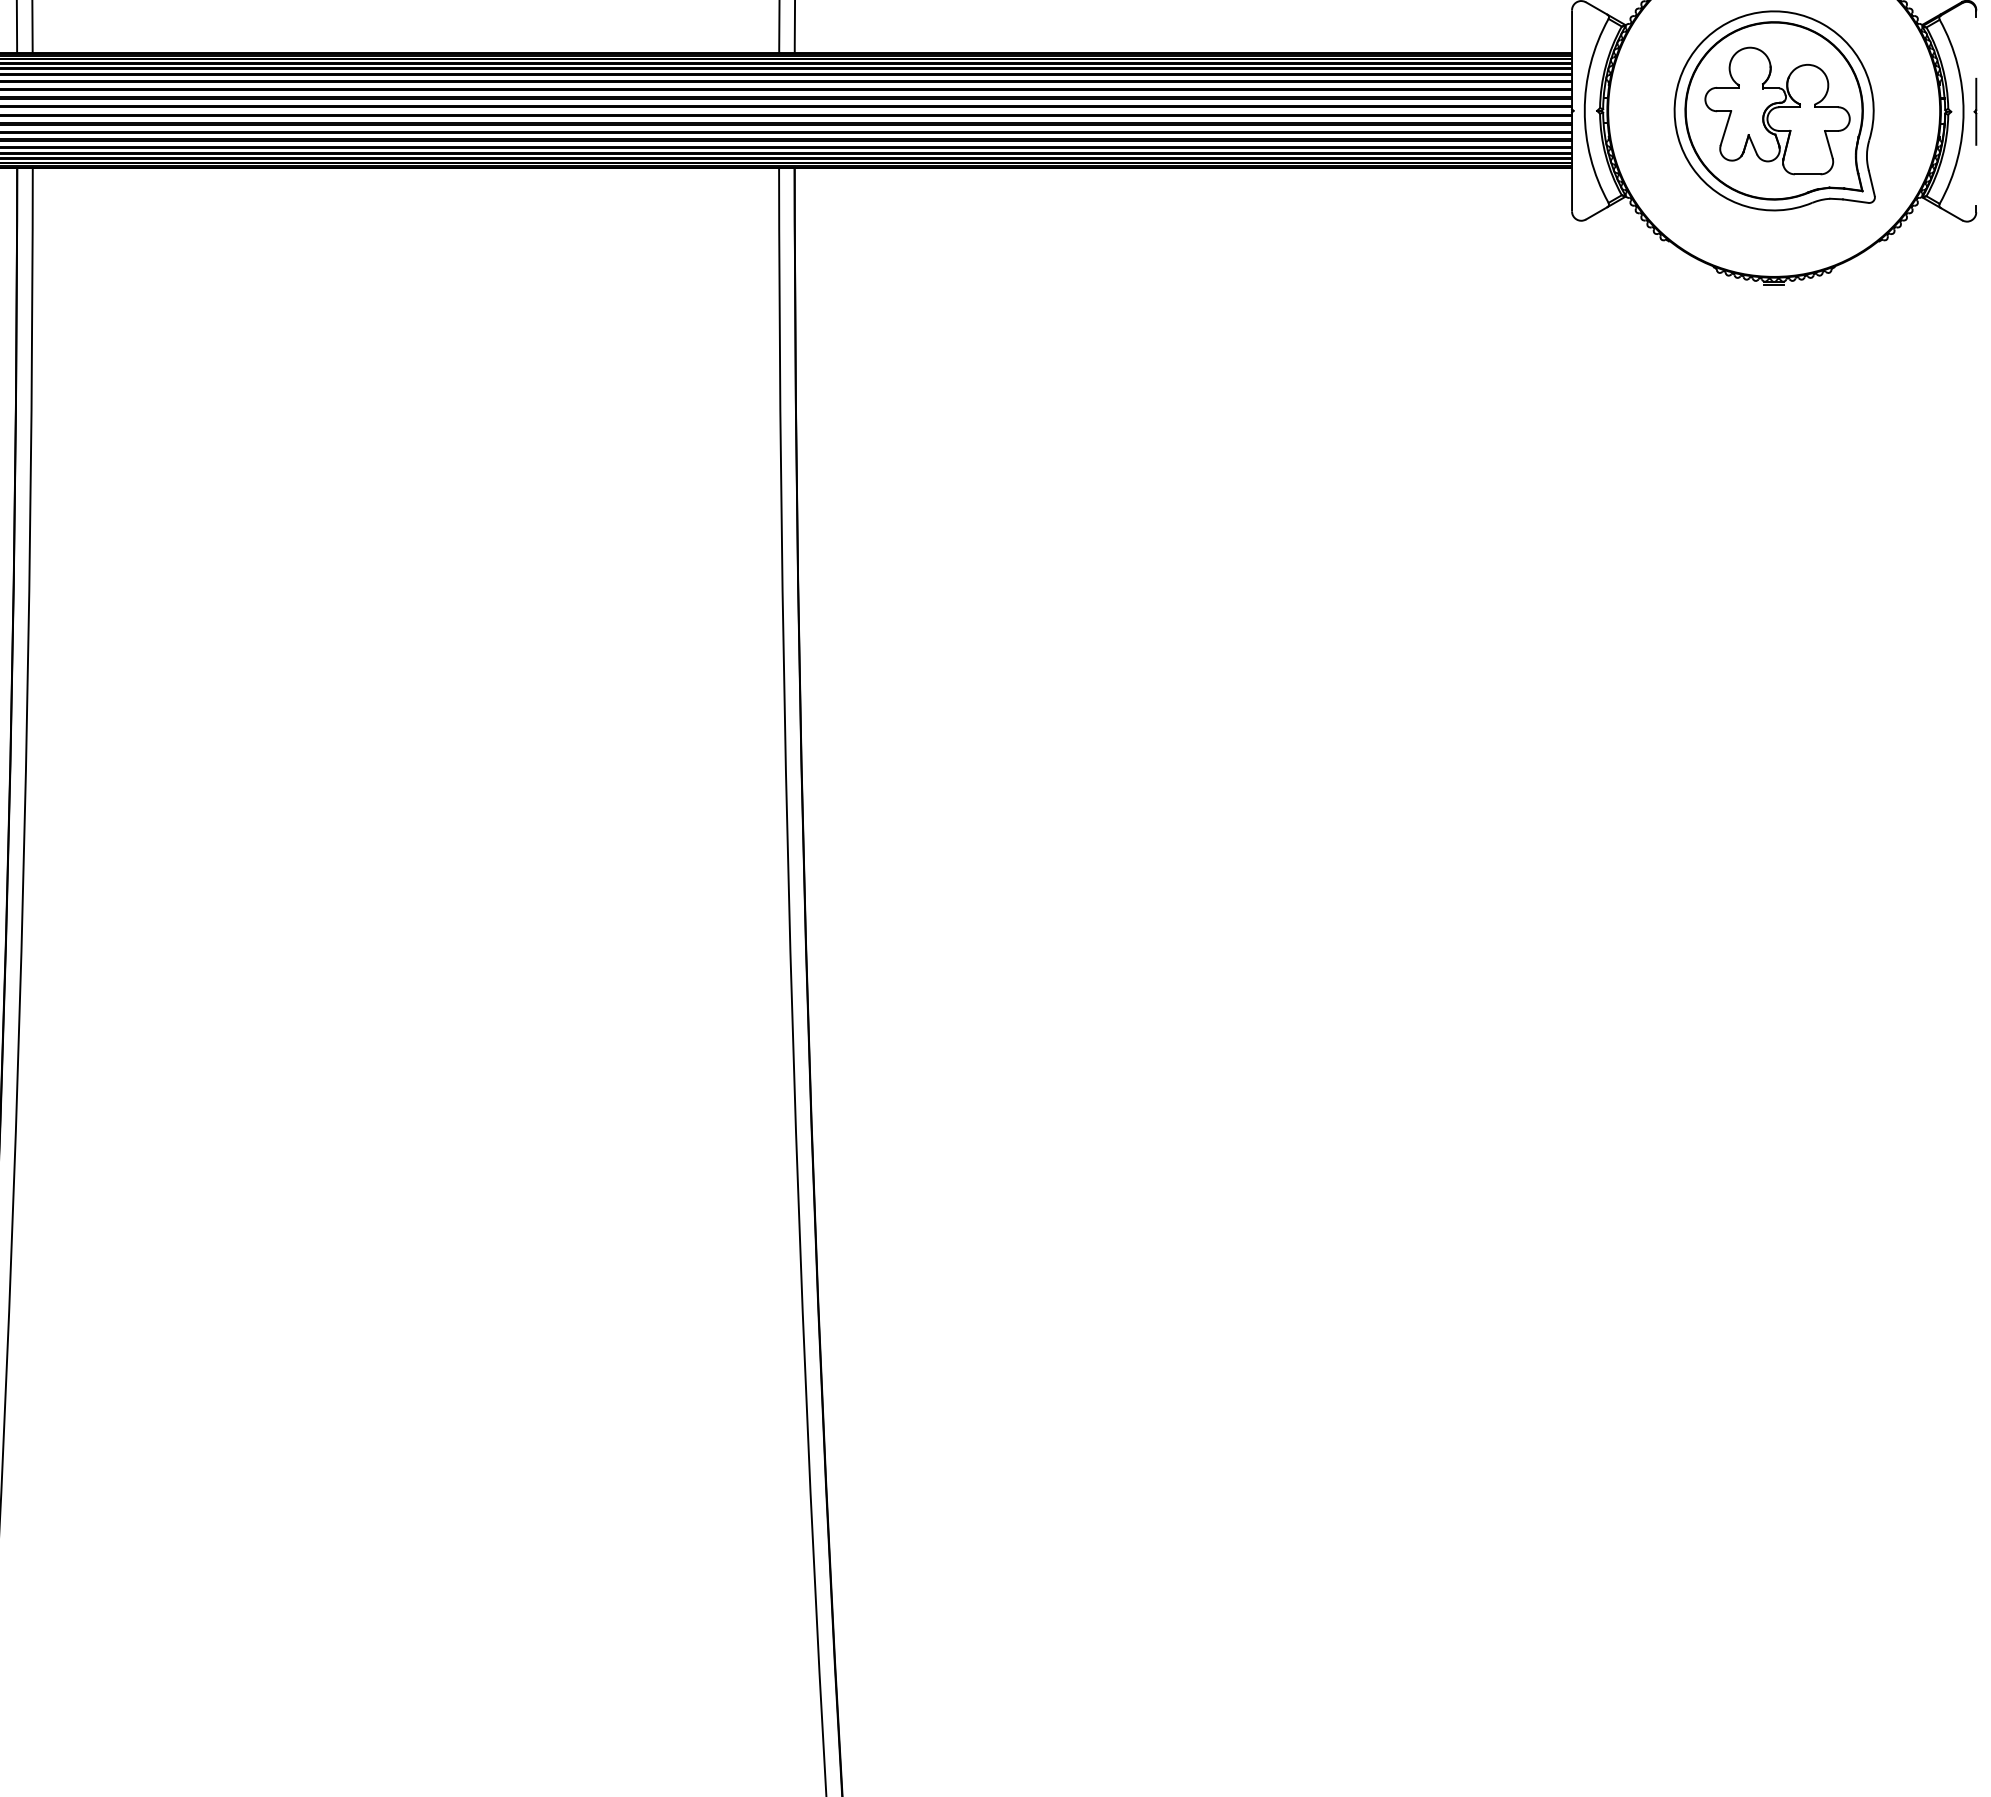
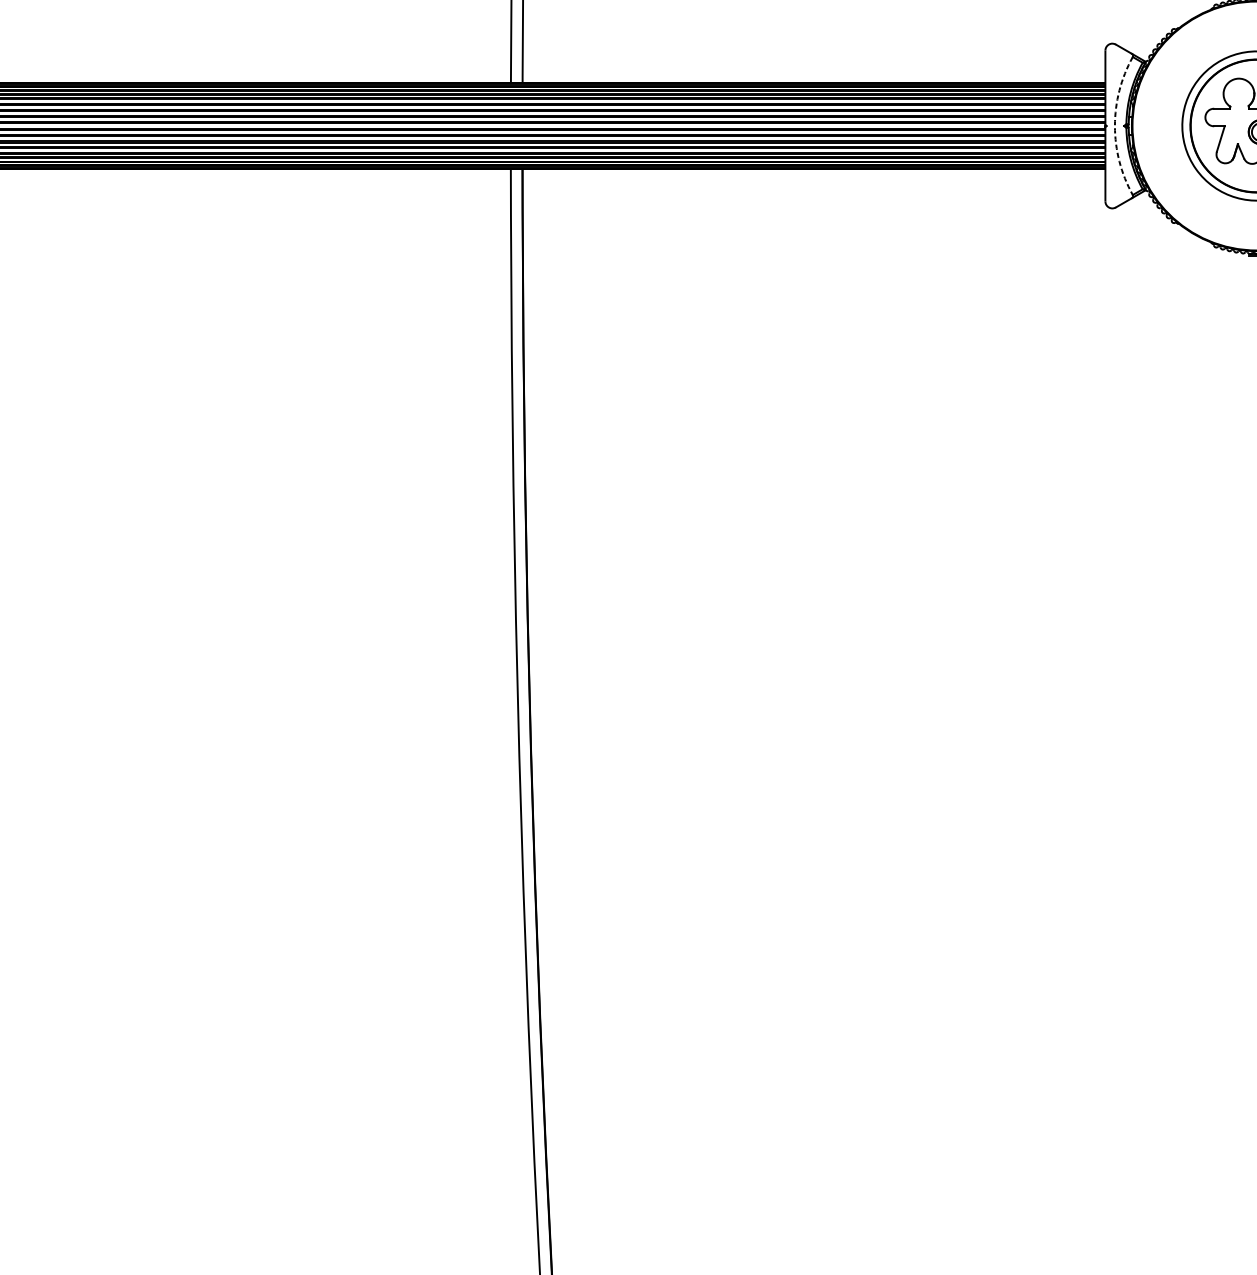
arc: (1584, 110) -> (1114, 125), solid -> dashed

